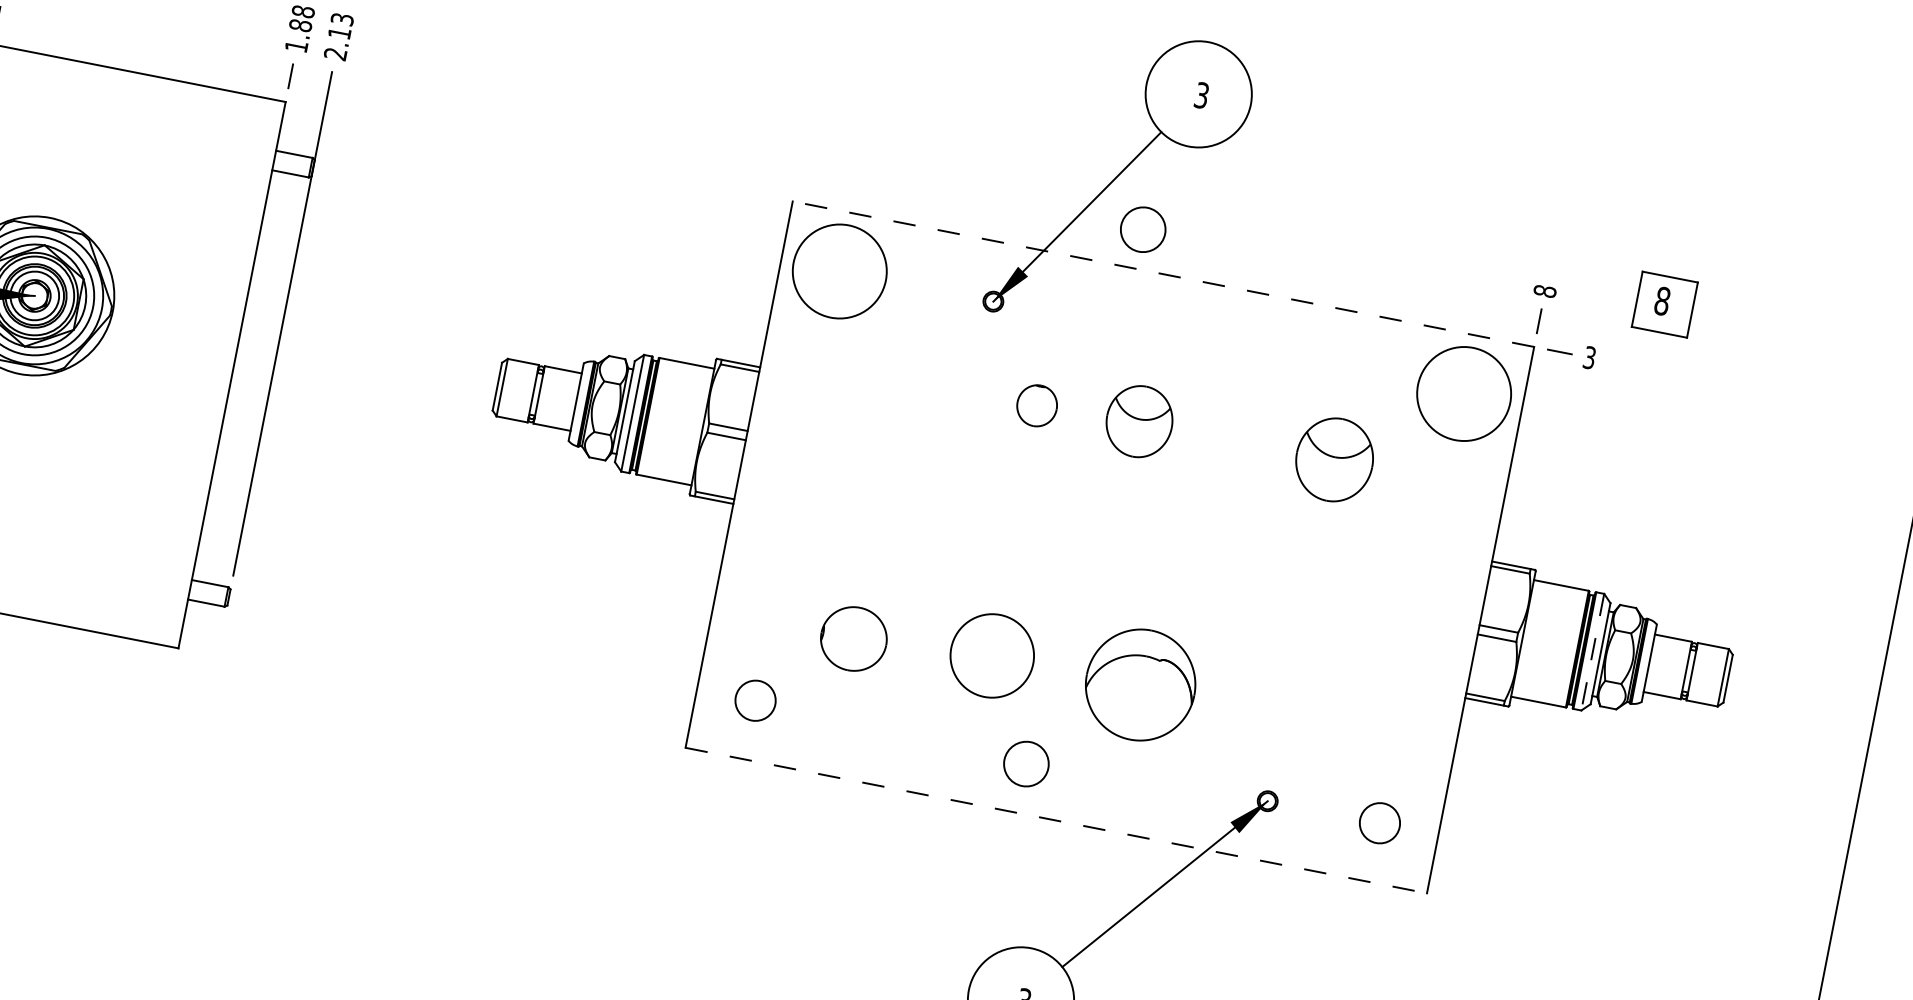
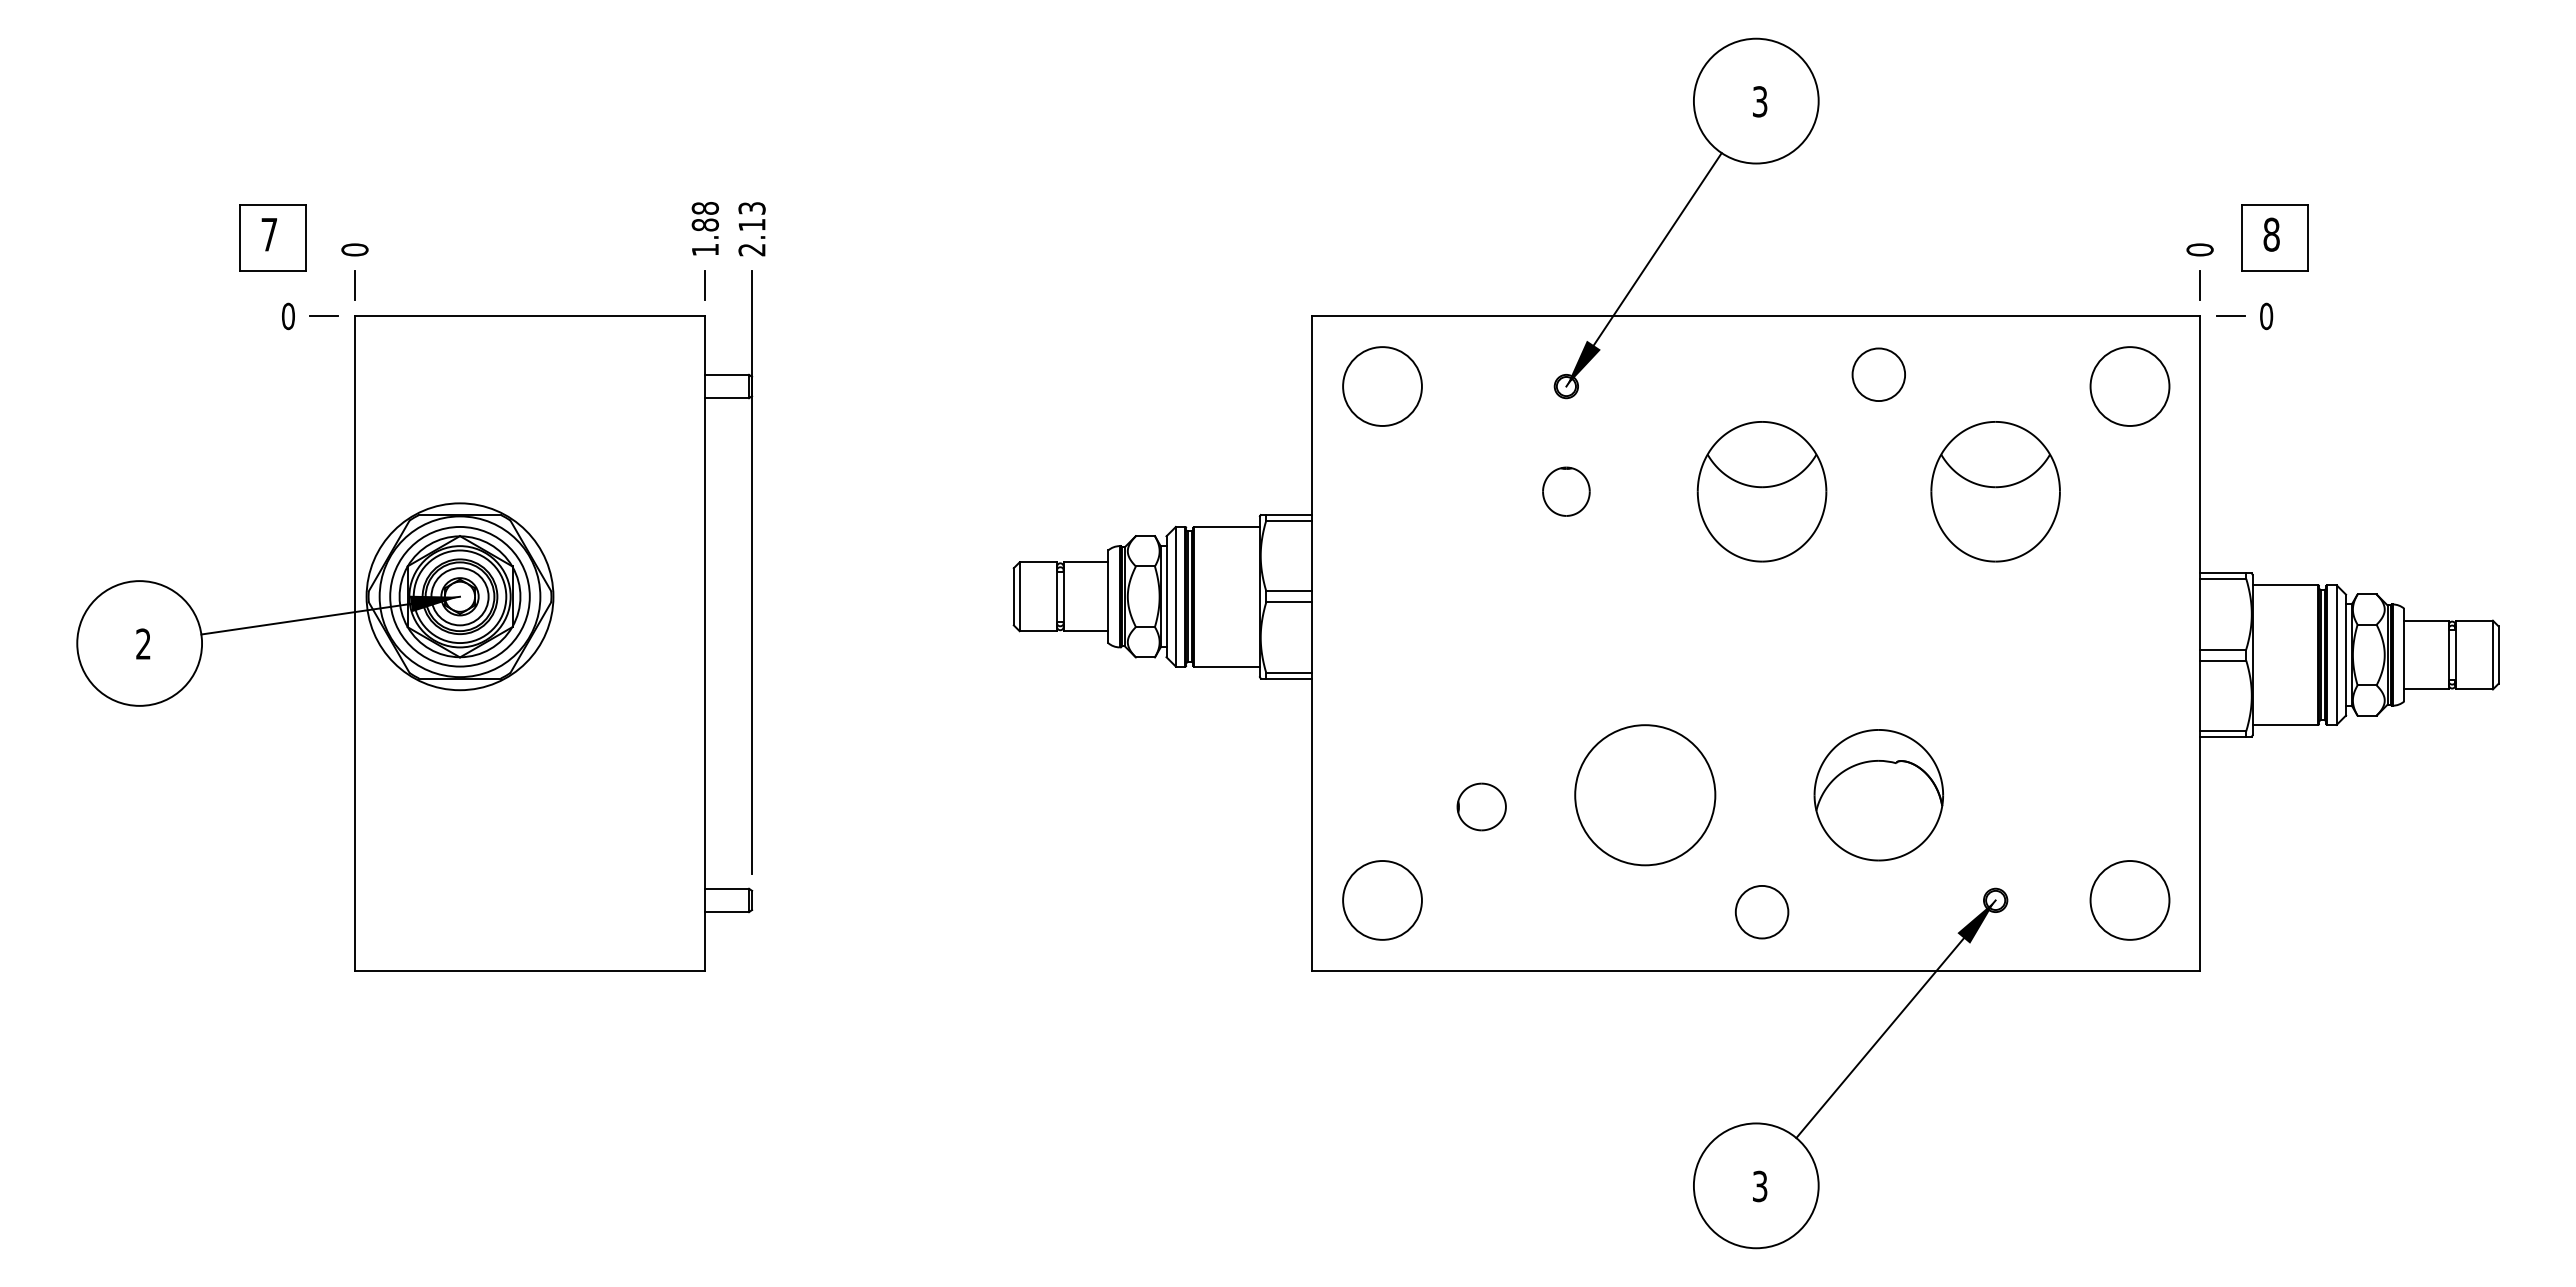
circle: (1142, 229) -> (1878, 374), moved
circle: (839, 271) -> (1382, 386), size x0.71
line: (1163, 274) -> (1756, 316), dashed -> solid
text: (1545, 291) -> (2200, 249), 8 -> 0
part: (1664, 304) -> (2274, 237), moved
text: (1589, 357) -> (2266, 316), 3 -> 0
circle: (1463, 393) -> (2129, 386), size x0.71
part: (1037, 405) -> (1566, 491), moved
part: (1139, 421) -> (1761, 491), size x1.67
part: (1334, 459) -> (1995, 491), size x1.43
part: (853, 638) -> (1481, 806), size x0.62
line: (1592, 652) -> (2336, 655), dashed -> solid
circle: (992, 656) -> (1645, 795), size x1.43
part: (1140, 685) -> (1878, 795), moved
circle: (755, 700) -> (1382, 900), size x1.67
circle: (1025, 764) -> (1761, 912), moved
line: (1056, 820) -> (1756, 970), dashed -> solid
circle: (1379, 823) -> (2129, 900), size x1.67

